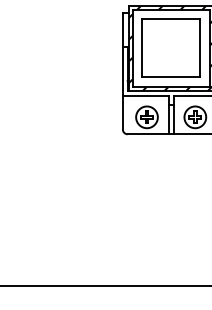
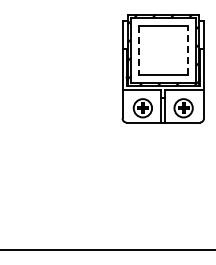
line: (199, 47) -> (187, 49), solid -> dashed
line: (141, 48) -> (138, 50), solid -> dashed

